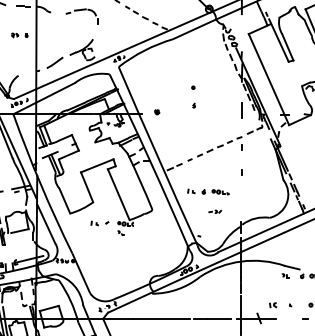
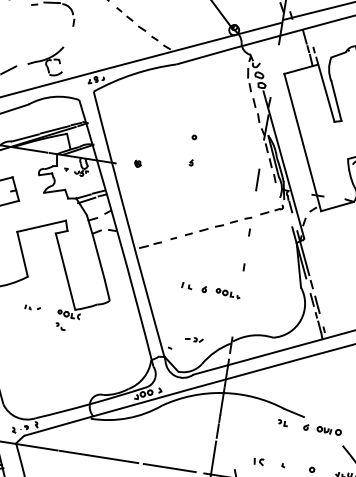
part: (208, 191) -> (211, 289), moved
part: (215, 211) -> (194, 339), moved
part: (99, 223) -> (32, 308), size x0.6

